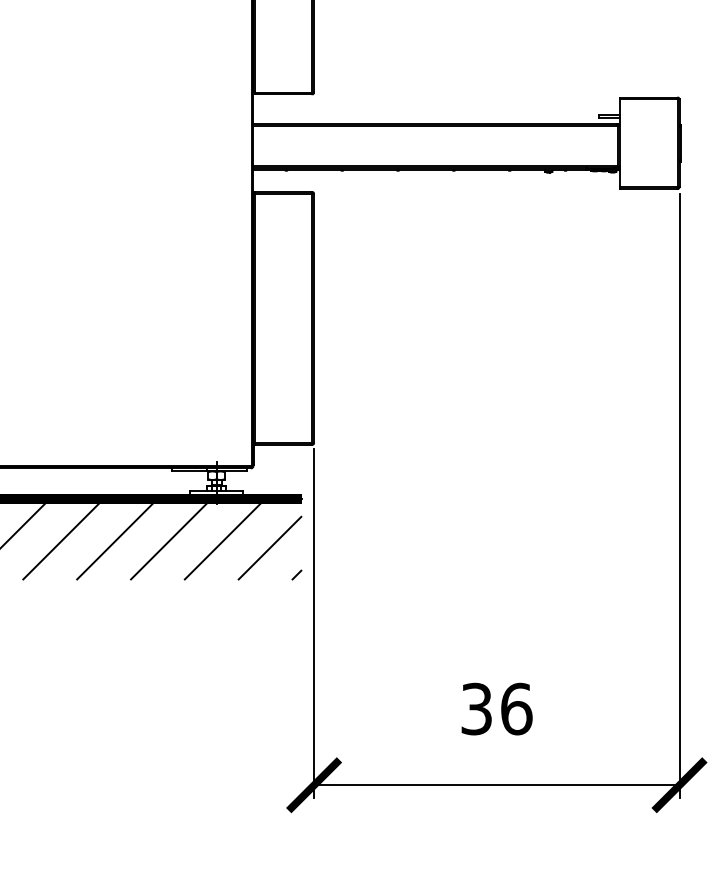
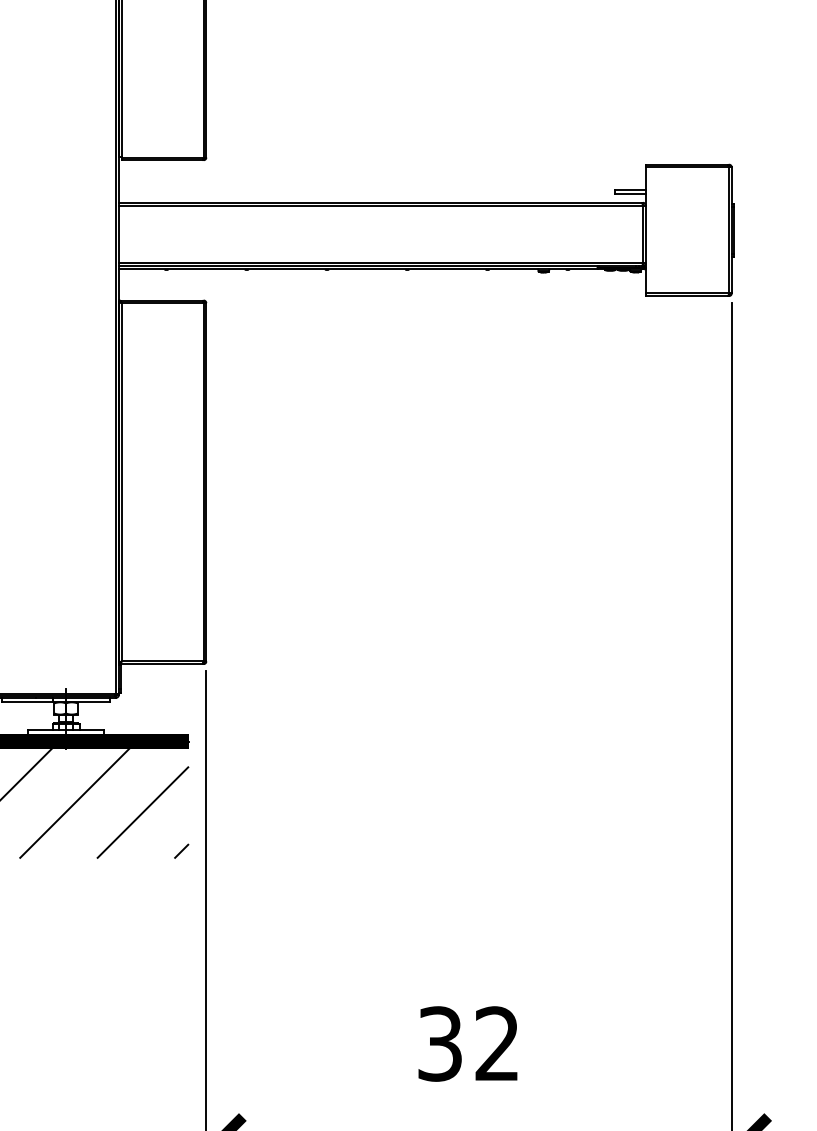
text: (516, 708) -> (497, 1043), 36 -> 32

